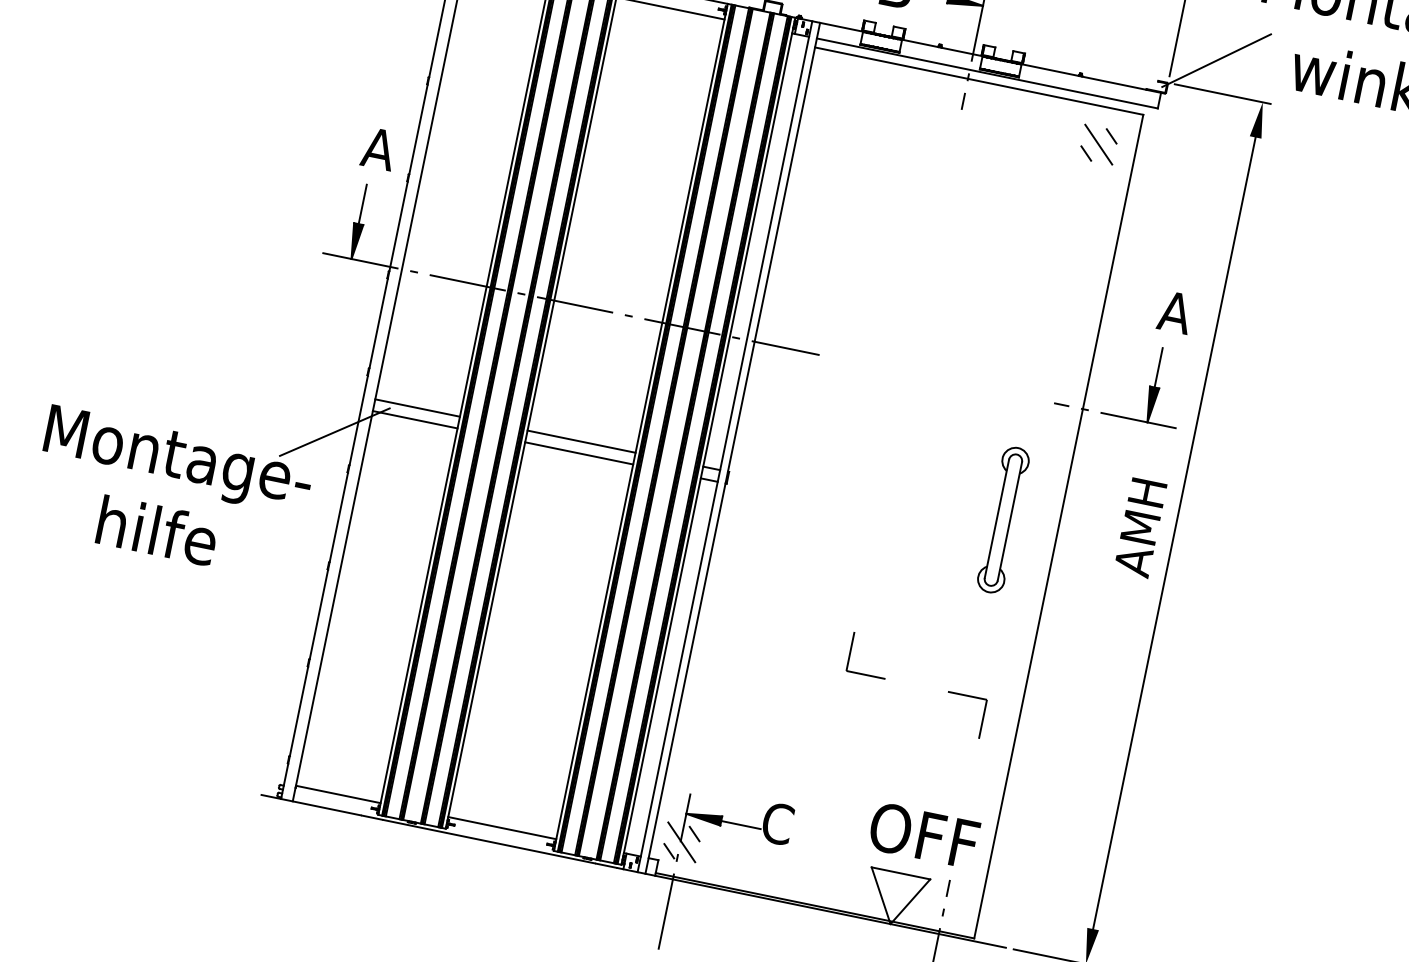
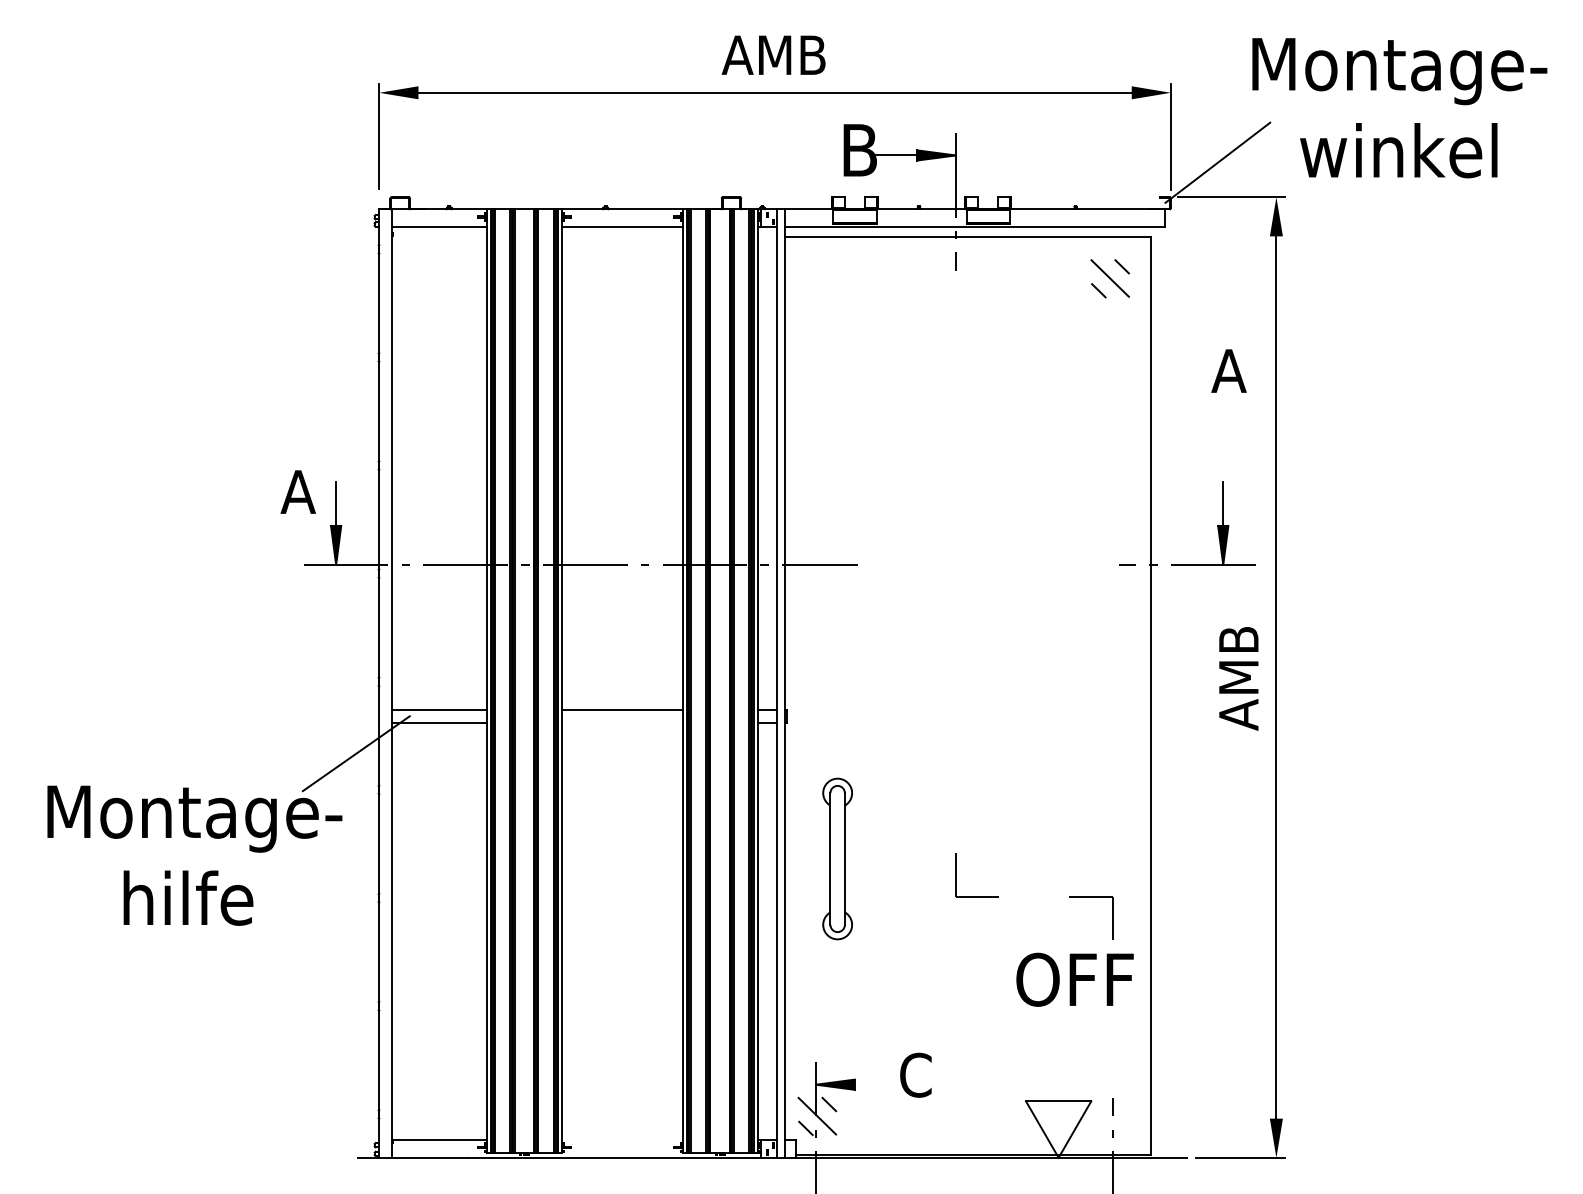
text: (378, 148) -> (297, 491), moved
text: (1175, 311) -> (1228, 370), moved
line: (579, 453) -> (622, 722), removed
part: (1003, 519) -> (837, 858), moved
text: (1140, 528) -> (1238, 679), AMH -> AMB
line: (740, 824) -> (876, 1084), removed
line: (502, 828) -> (622, 1140), removed
text: (923, 835) -> (1074, 979), moved

